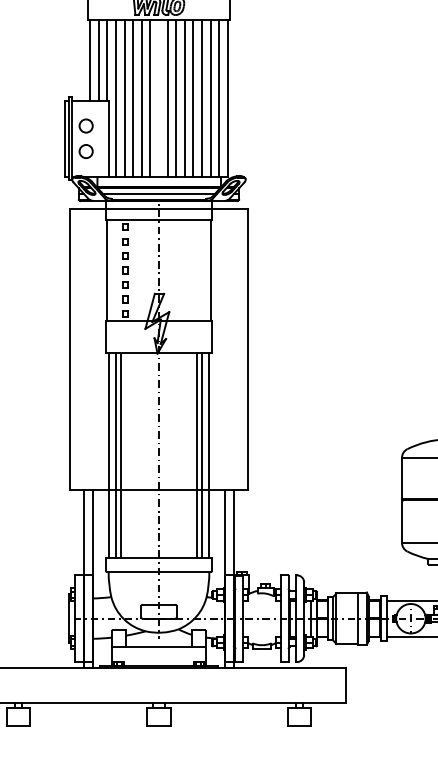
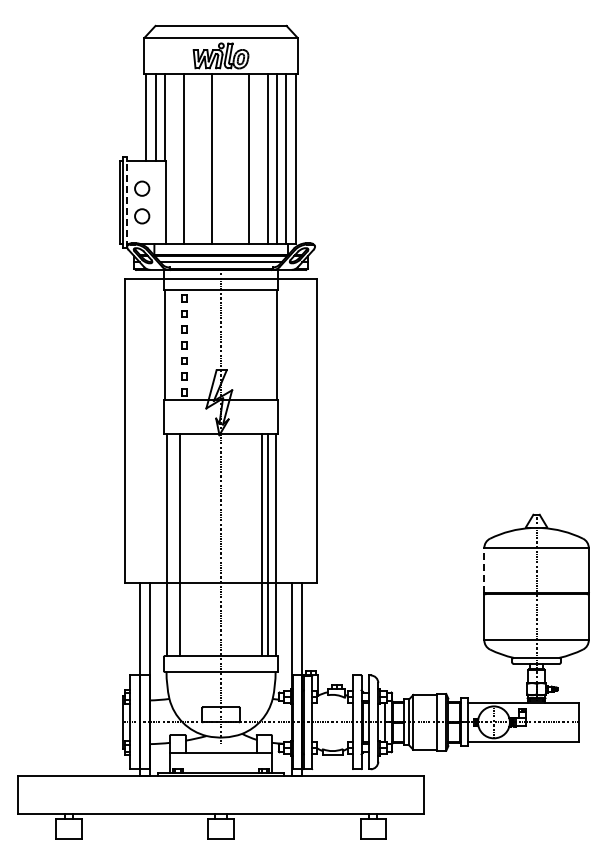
line: (116, 98) -> (174, 158), removed
line: (133, 98) -> (193, 158), removed
line: (141, 98) -> (202, 158), removed
line: (167, 98) -> (230, 158), removed
line: (176, 98) -> (239, 158), removed
line: (193, 98) -> (258, 158), removed
line: (72, 138) -> (127, 202), solid -> dashed
line: (116, 455) -> (174, 545), removed
line: (402, 477) -> (484, 569), solid -> dashed

